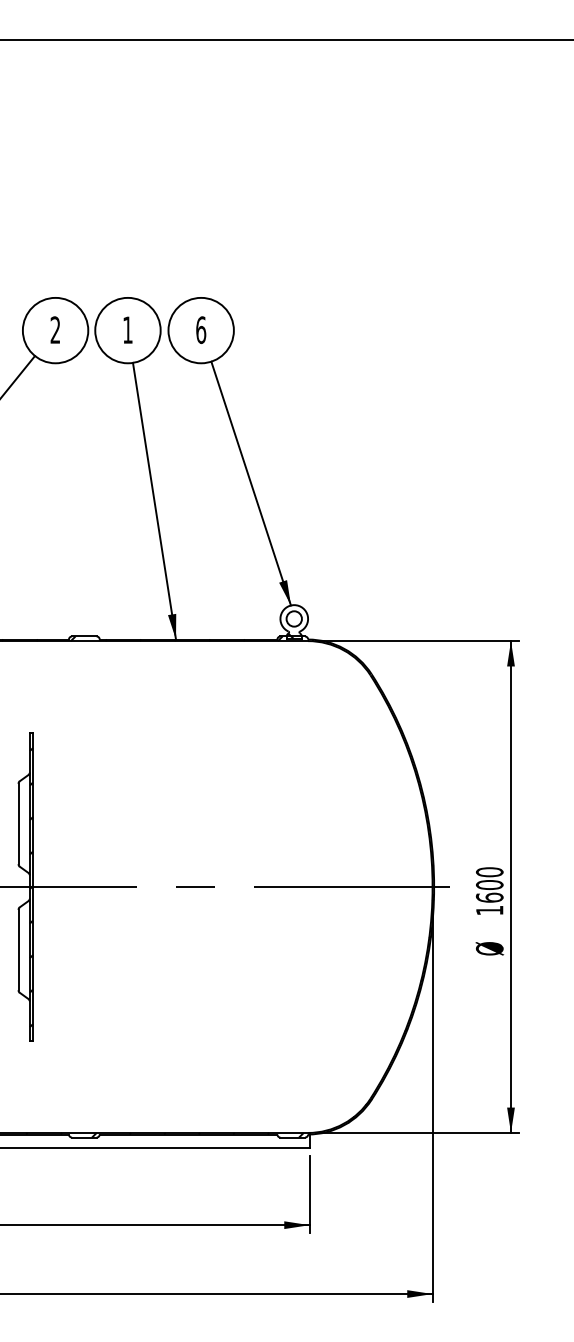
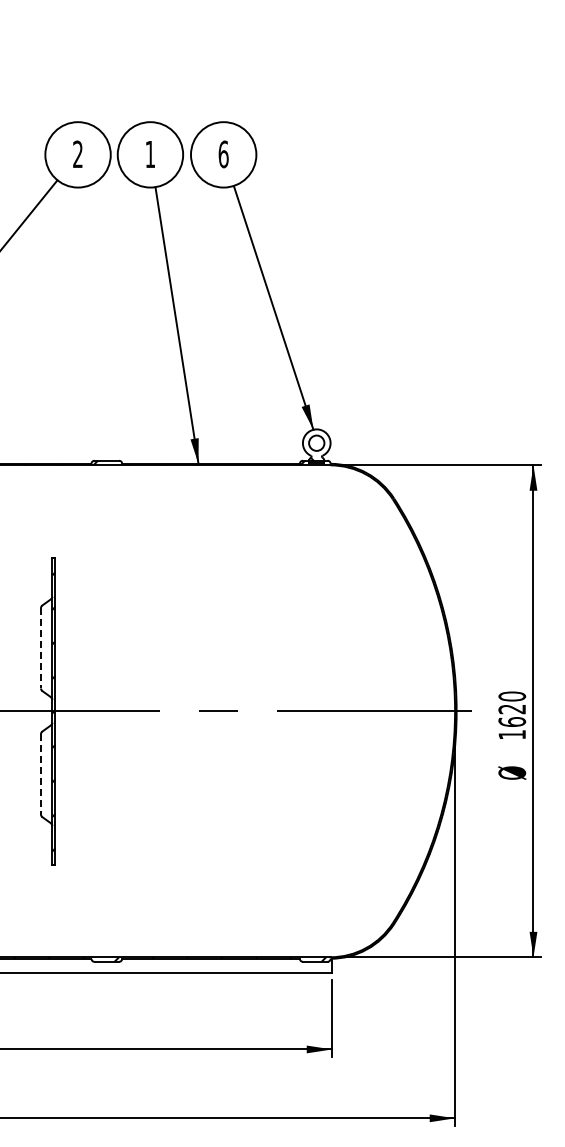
line: (18, 824) -> (40, 648), solid -> dashed
text: (489, 884) -> (511, 708), 1600 -> 1620
line: (18, 950) -> (40, 774), solid -> dashed

